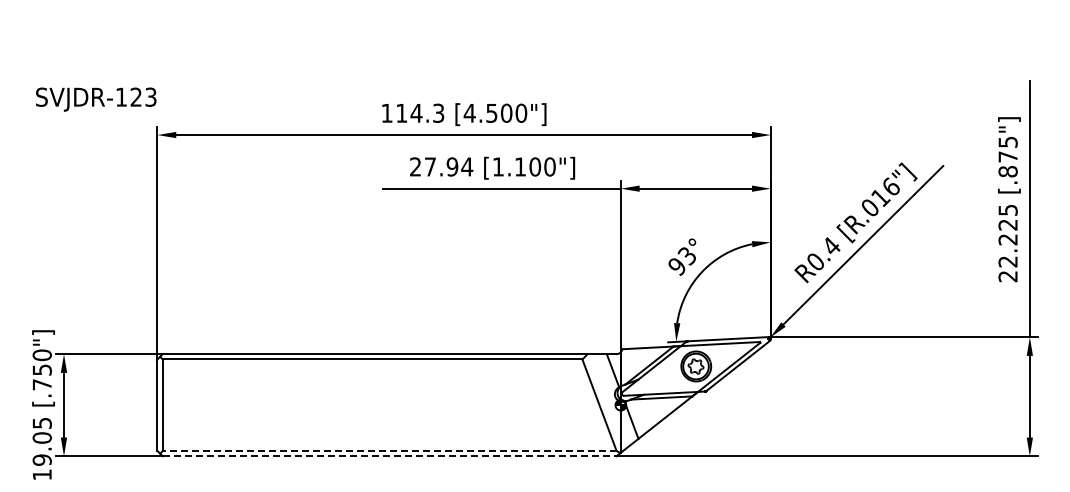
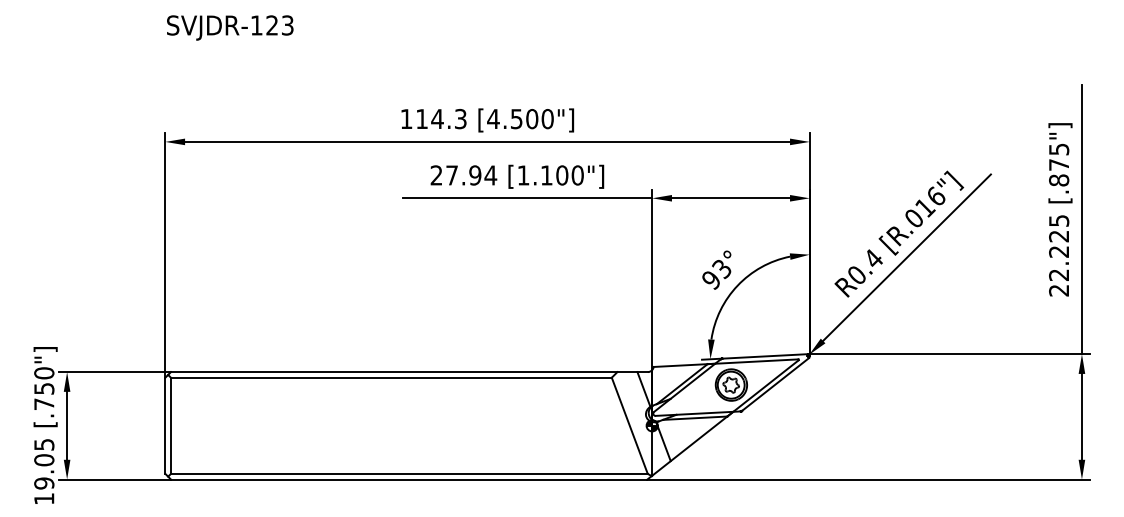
text: (96, 99) -> (230, 27), moved
line: (389, 450) -> (409, 473), dashed -> solid
line: (389, 456) -> (409, 479), dashed -> solid

